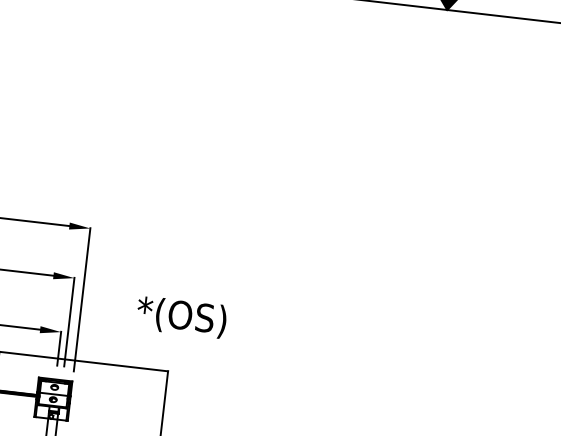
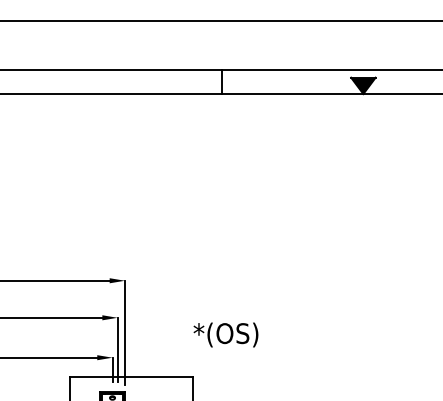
text: (181, 316) -> (225, 334), moved

